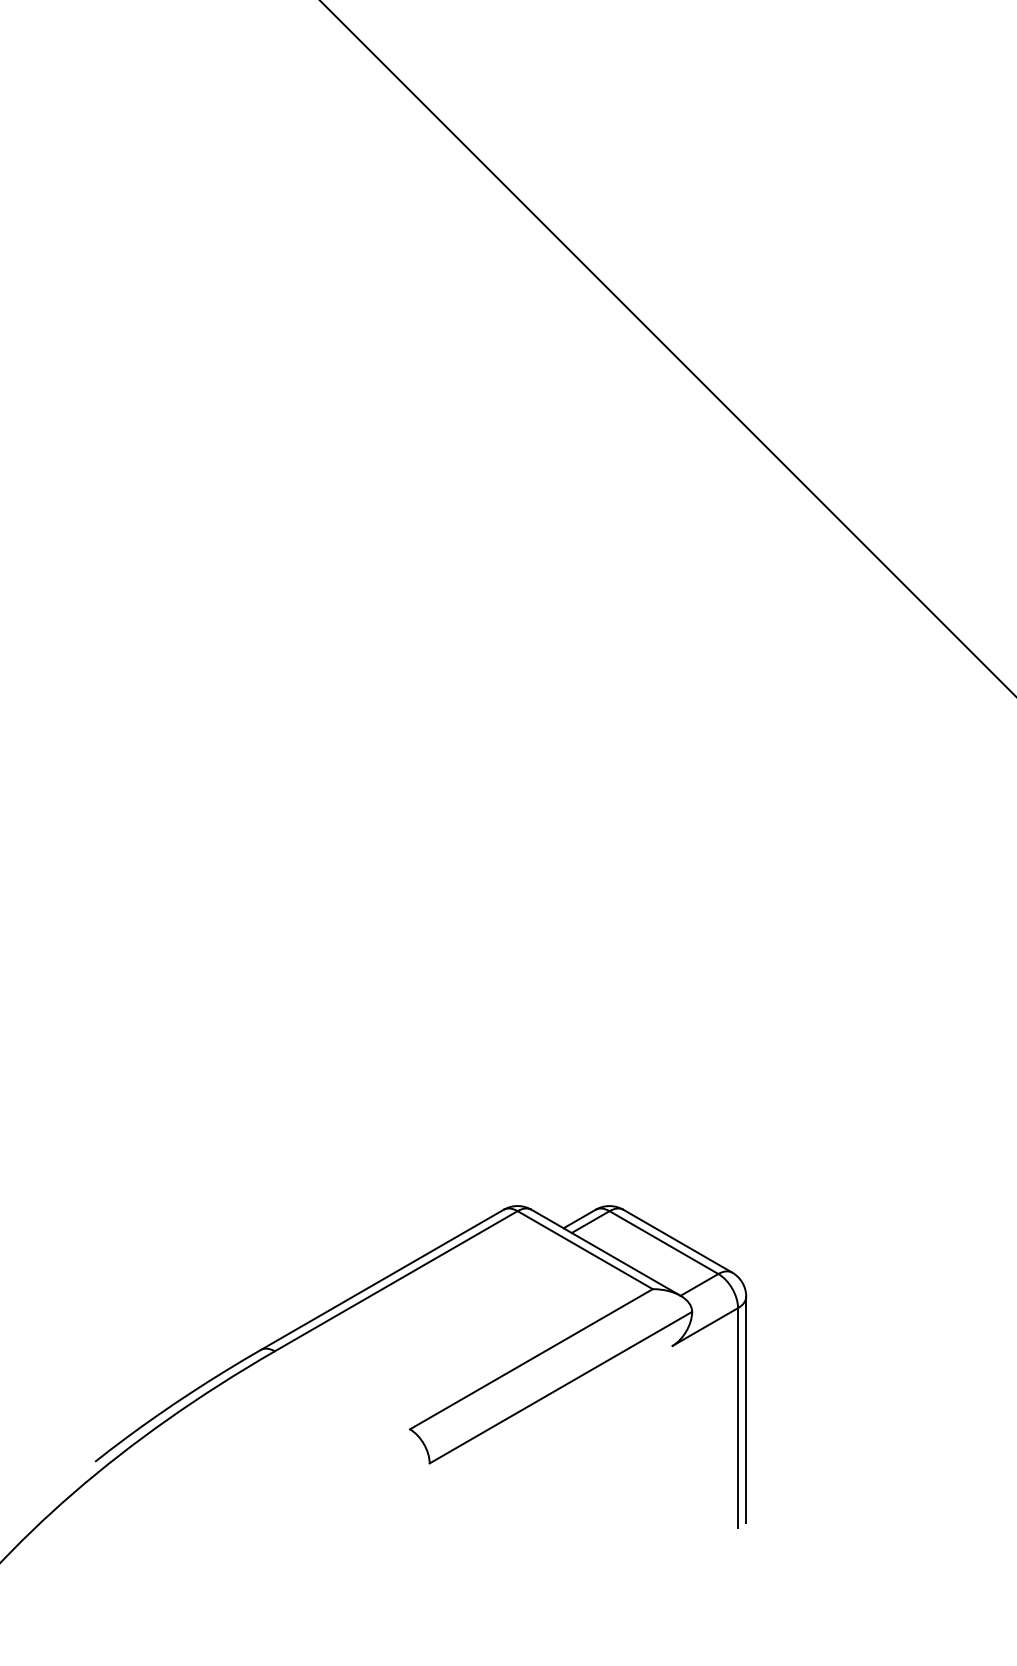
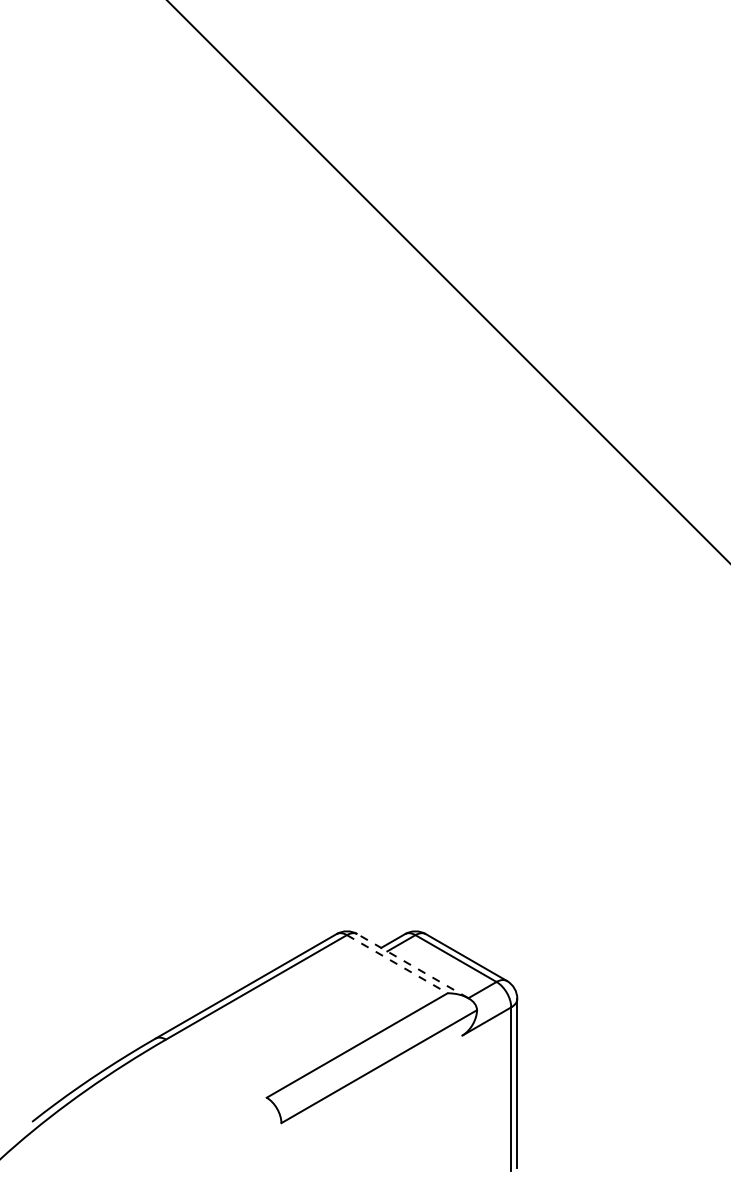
line: (585, 1250) -> (397, 964), solid -> dashed
line: (605, 1252) -> (412, 965), solid -> dashed

